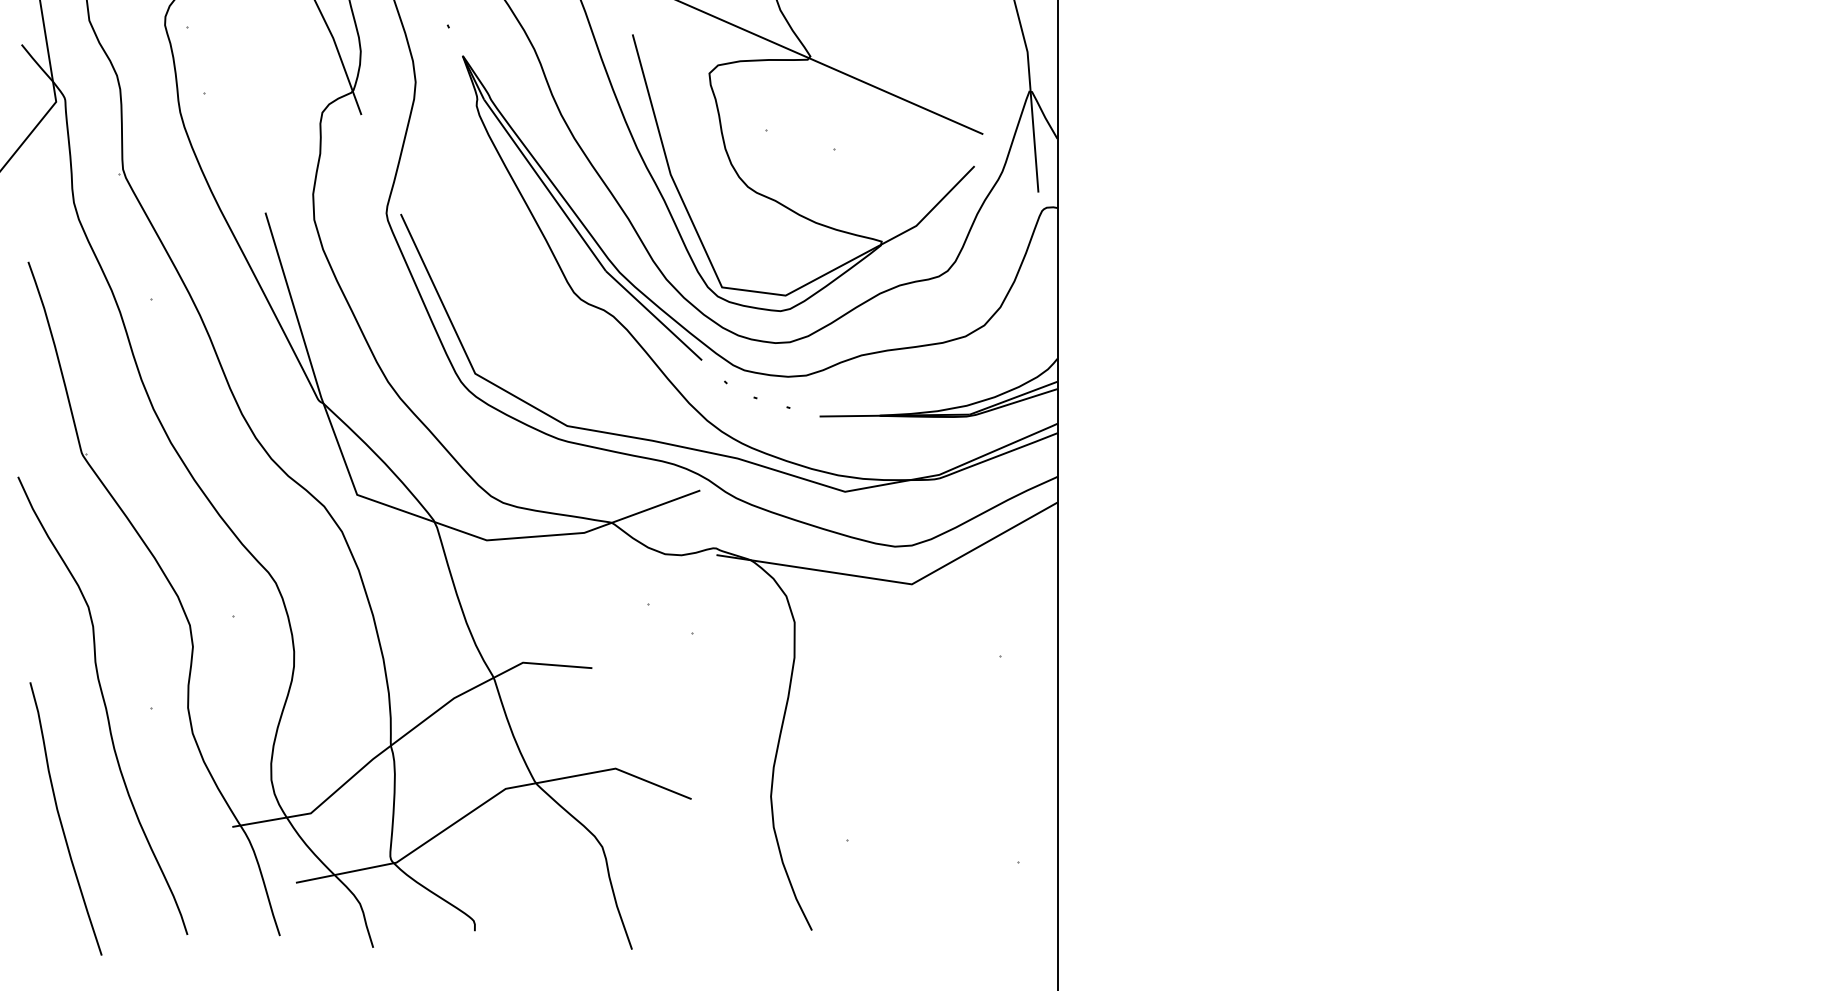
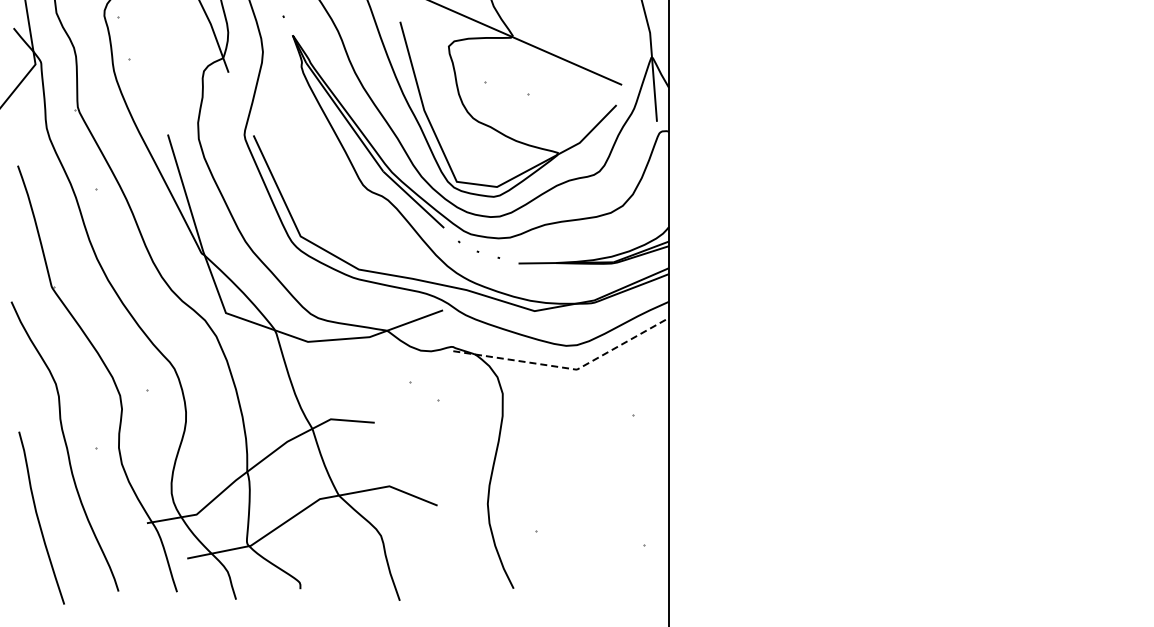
line: (898, 582) -> (568, 368), solid -> dashed

